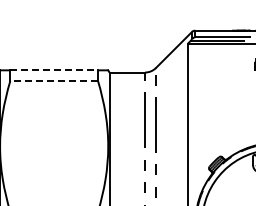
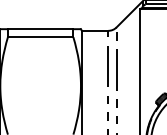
line: (54, 70) -> (40, 29), dashed -> solid
line: (54, 81) -> (40, 37), dashed -> solid

